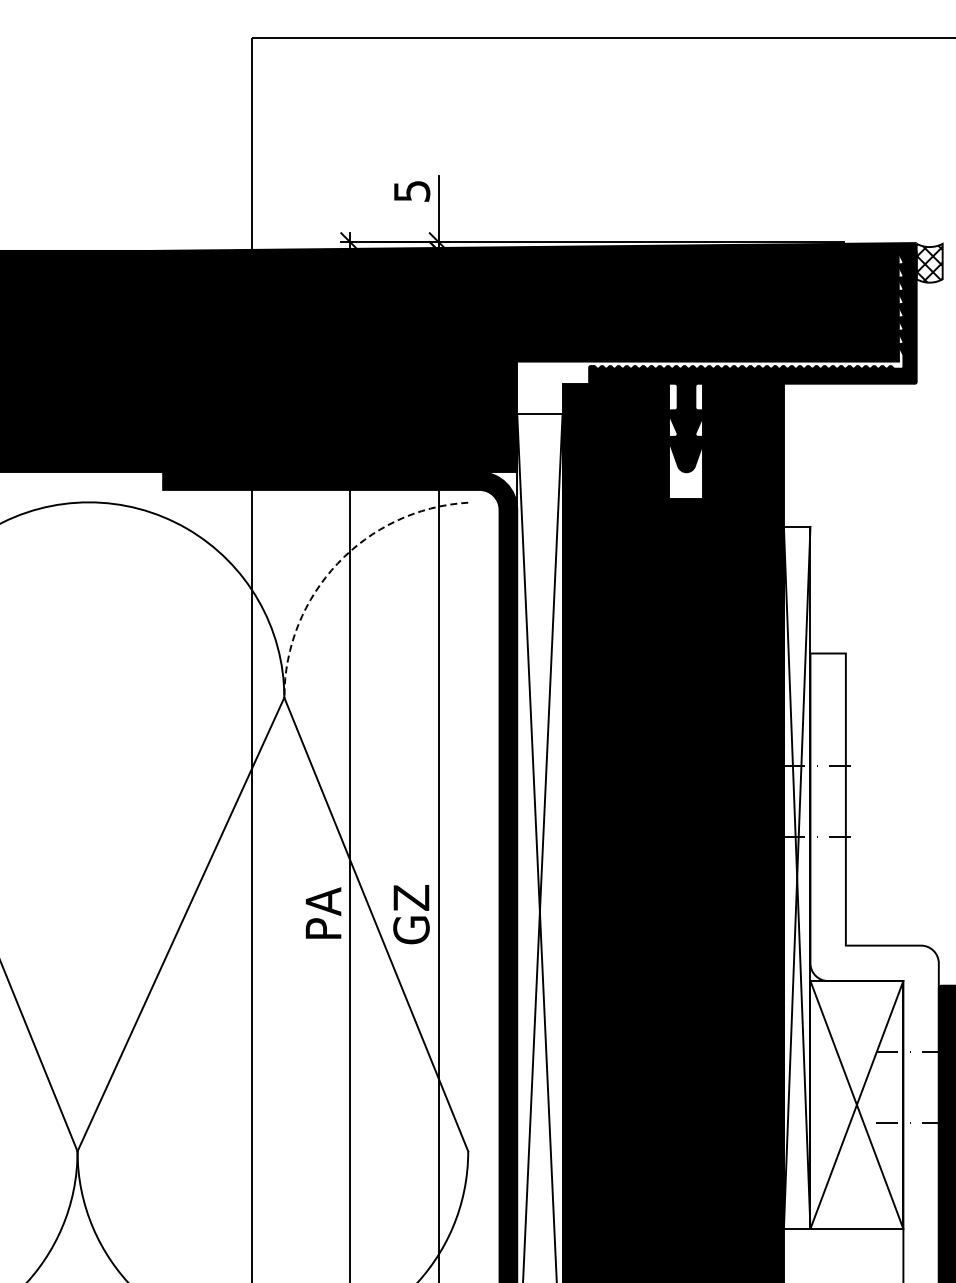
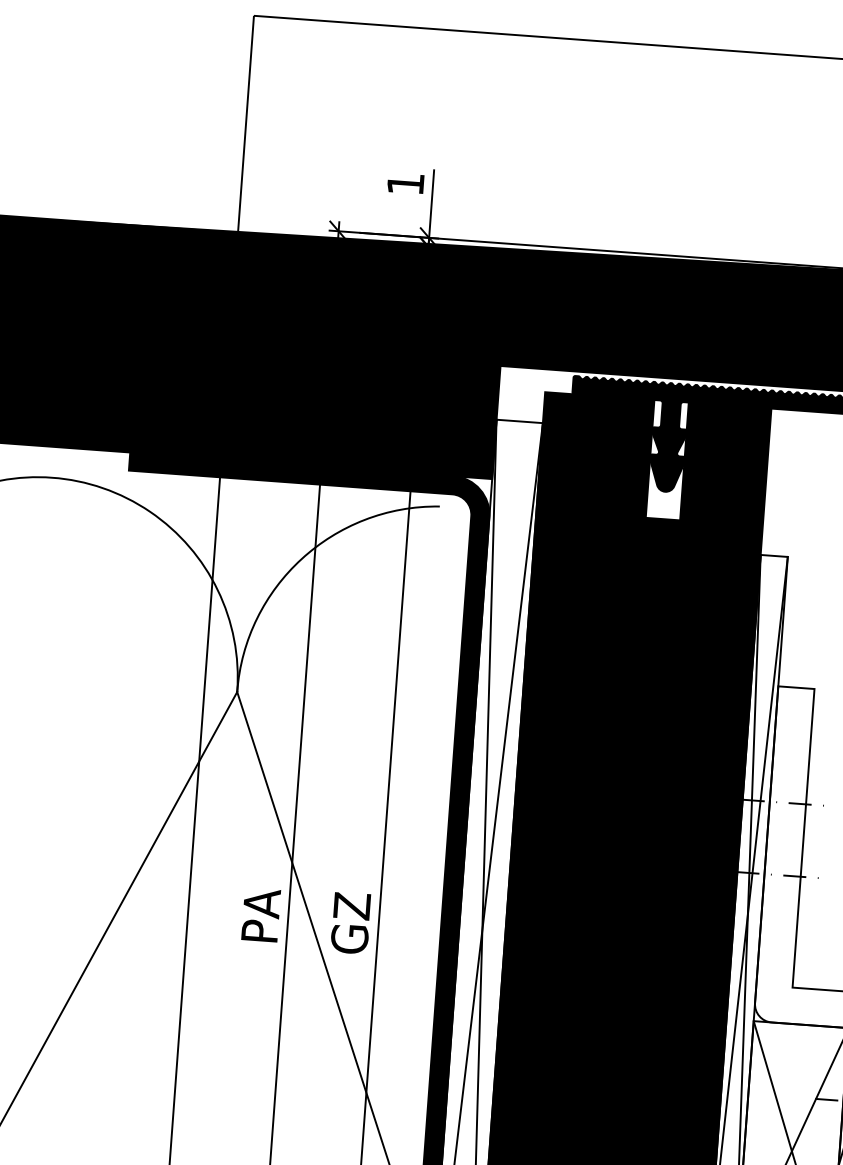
text: (412, 191) -> (406, 184), 5 -> 1
arc: (337, 563) -> (301, 558), dashed -> solid

